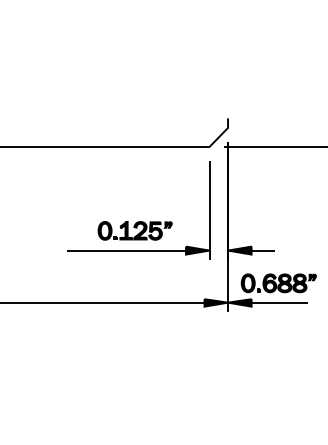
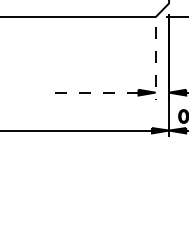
line: (209, 210) -> (155, 63), solid -> dashed
part: (134, 230) -> (101, 78), removed
line: (126, 250) -> (95, 92), solid -> dashed

